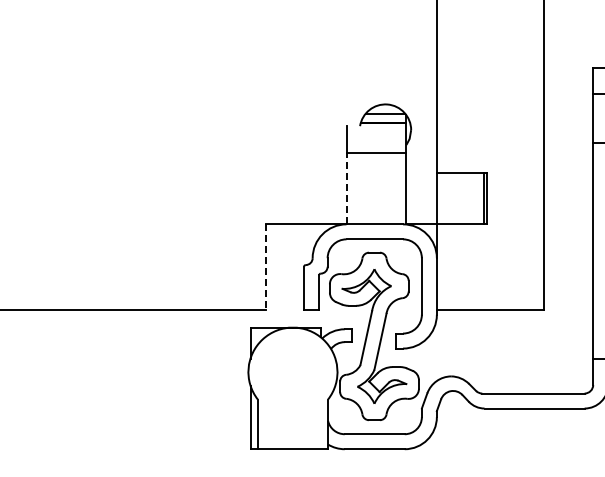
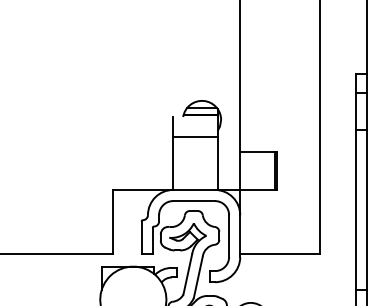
line: (346, 188) -> (173, 163), dashed -> solid
line: (265, 267) -> (112, 222), dashed -> solid

